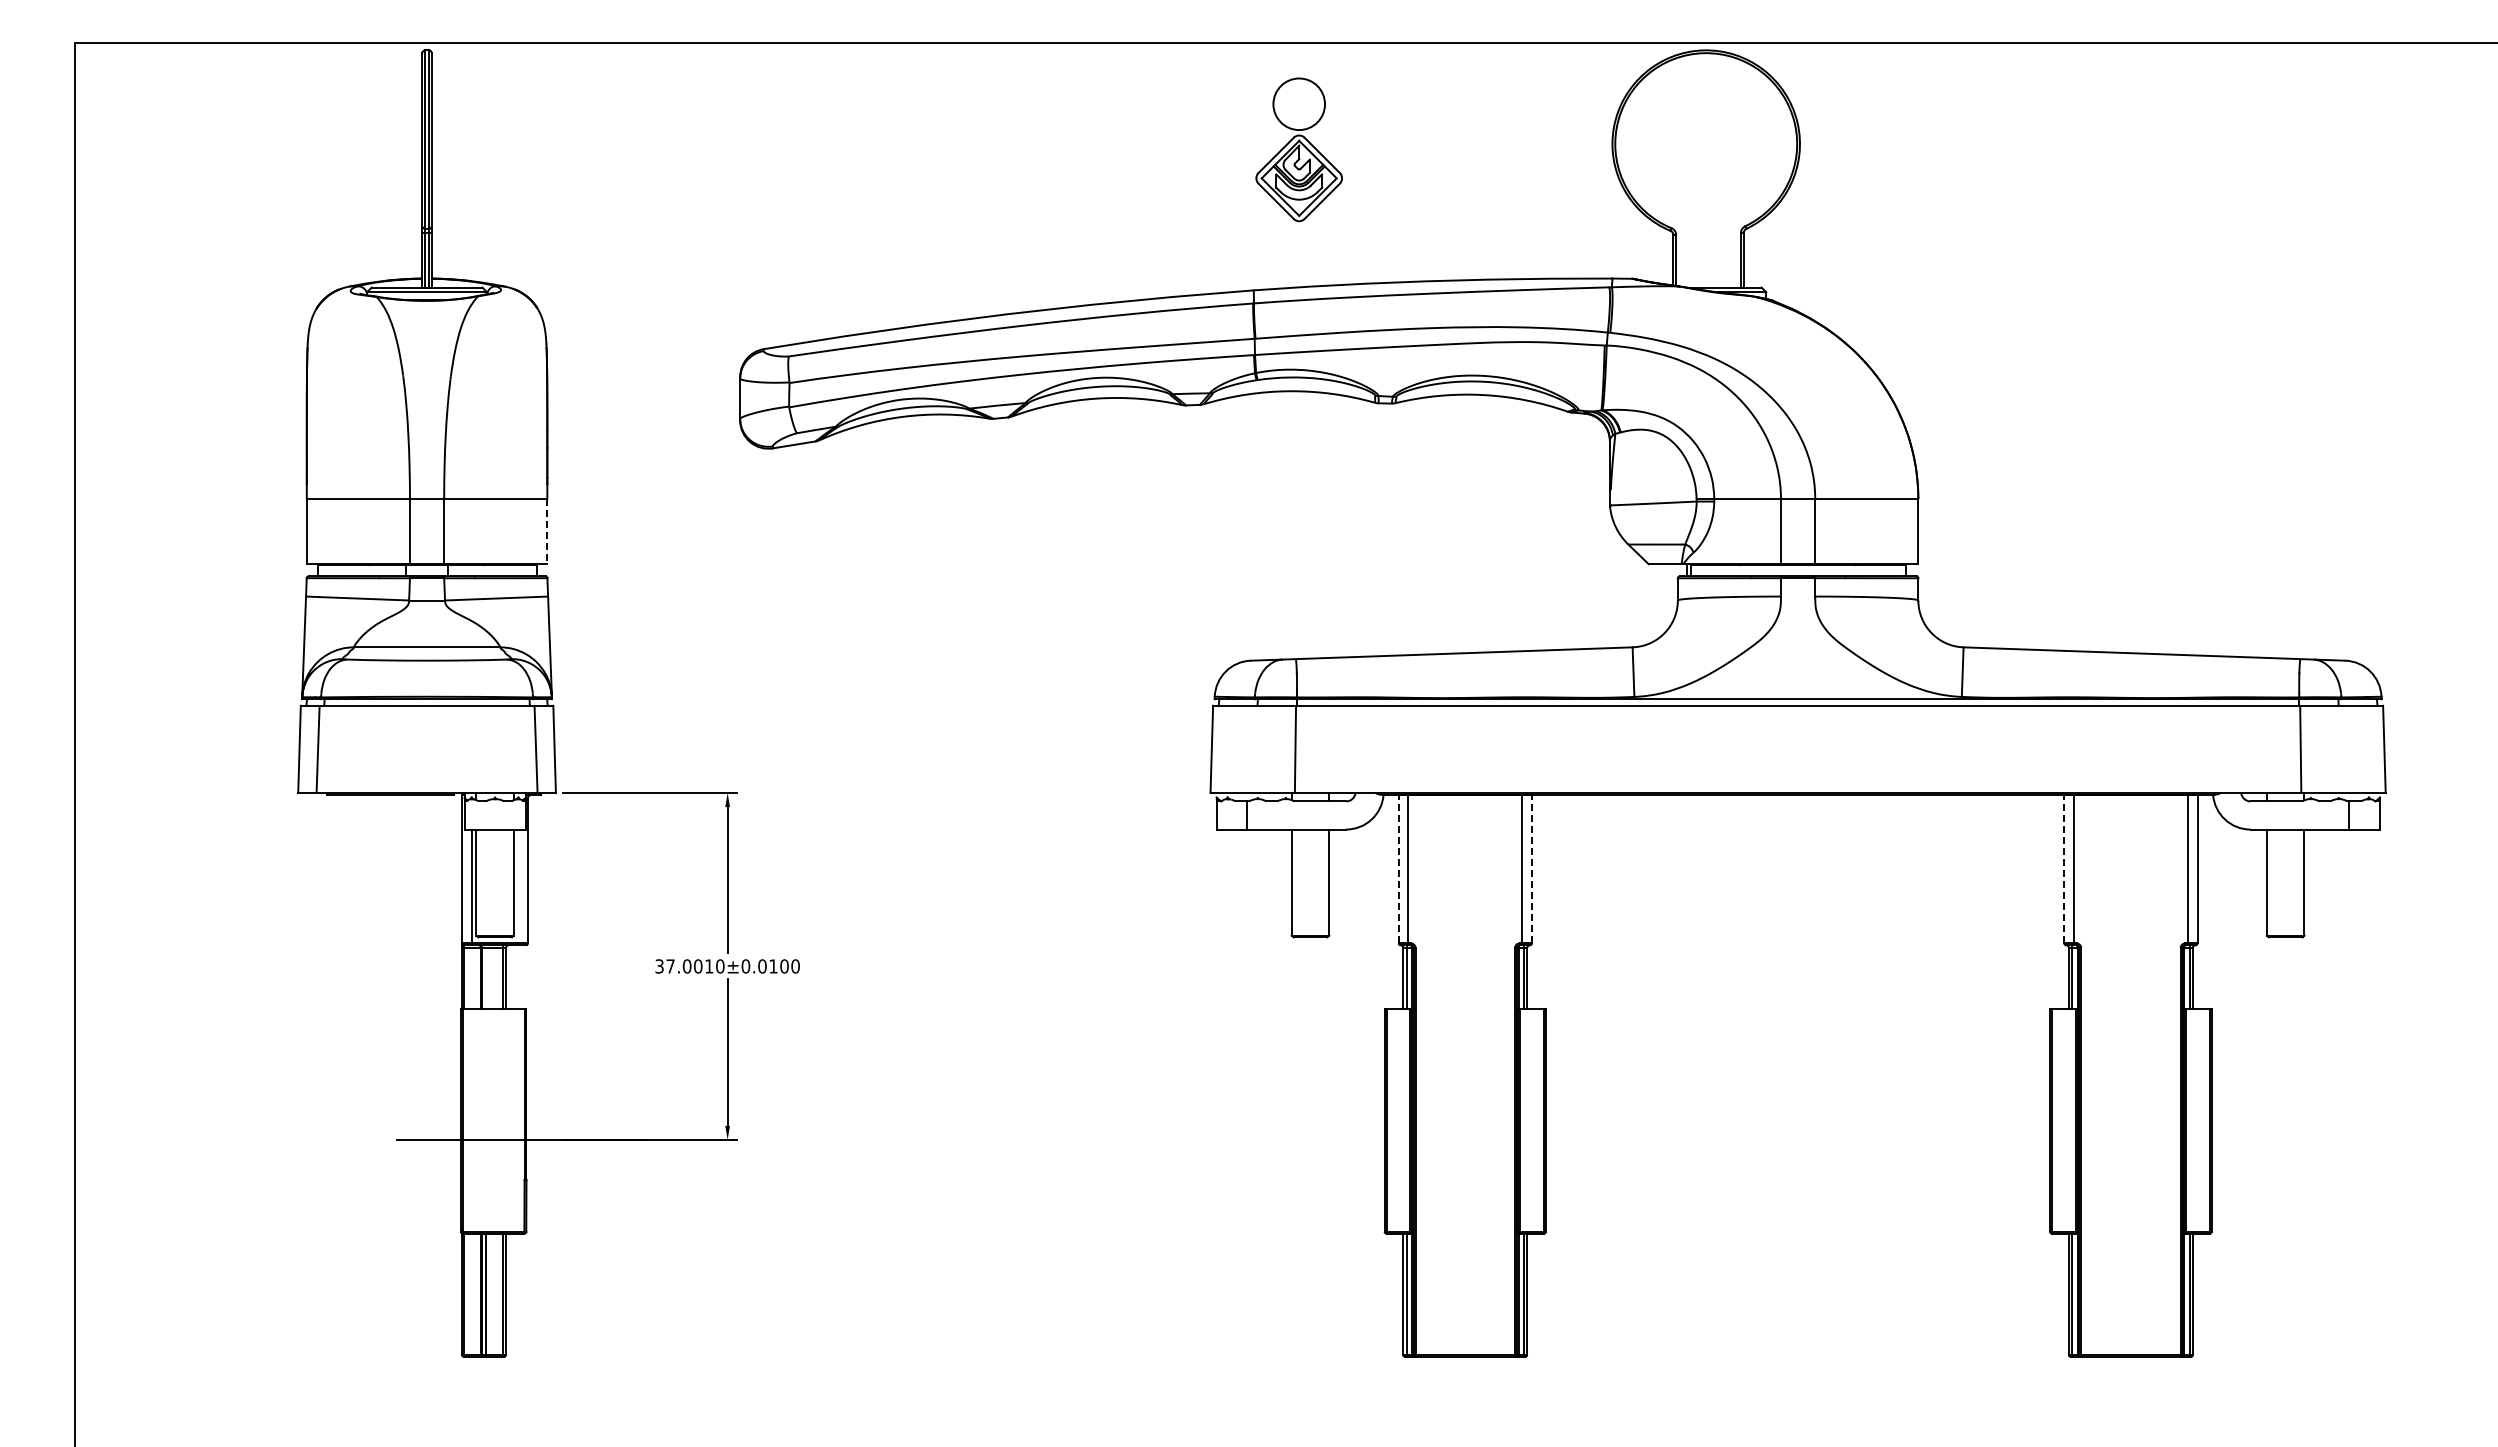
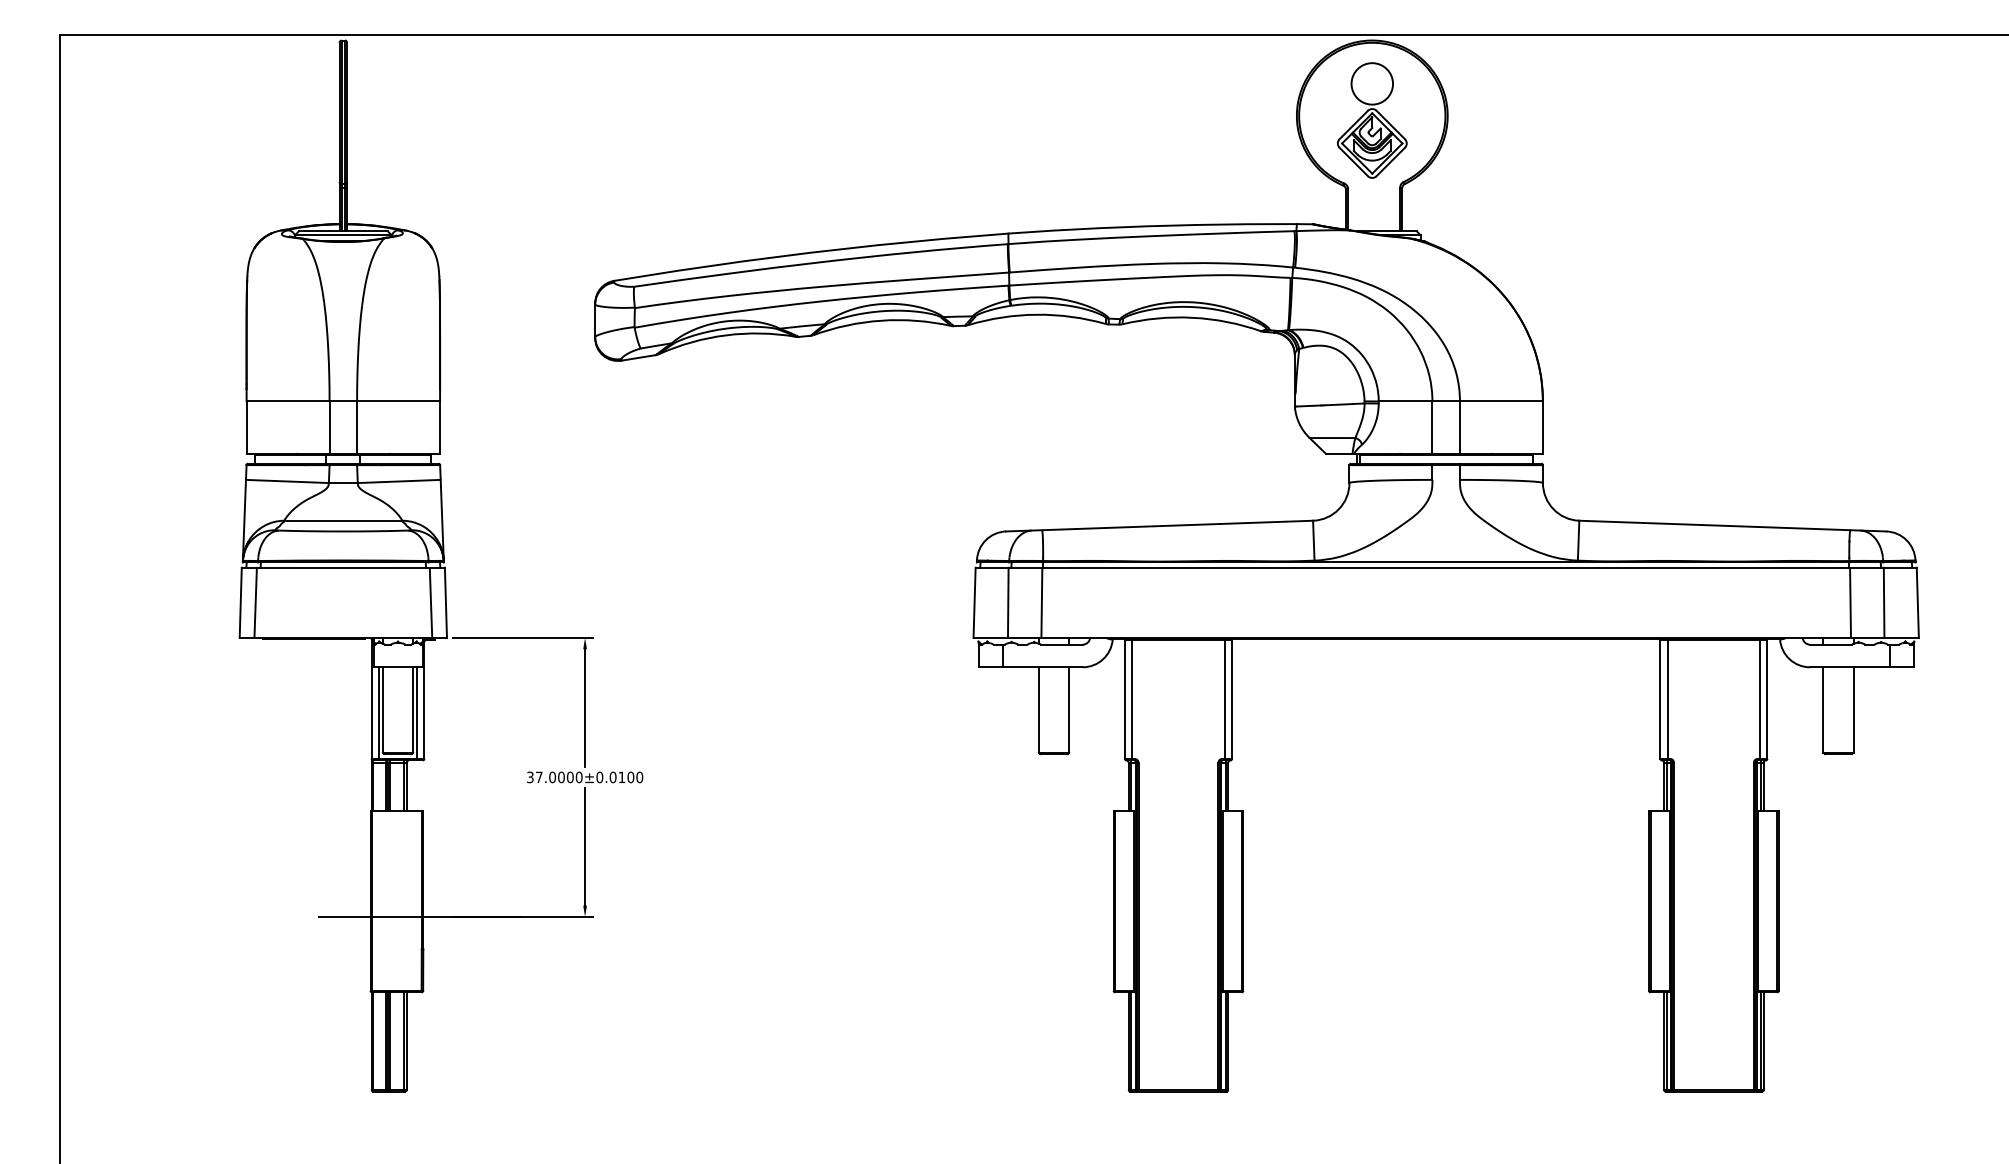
part: (1298, 149) -> (1371, 120), moved
line: (547, 531) -> (440, 427), dashed -> solid
line: (1253, 748) -> (1008, 602), added
line: (2342, 748) -> (1884, 602), added
line: (1398, 868) -> (1124, 698), dashed -> solid
line: (1531, 868) -> (1231, 698), dashed -> solid
line: (2064, 868) -> (1660, 698), dashed -> solid
line: (518, 887) -> (416, 713), added
text: (709, 966) -> (570, 777), 37.0010±0.0100 -> 37.0000±0.0100
line: (485, 976) -> (390, 785), added

